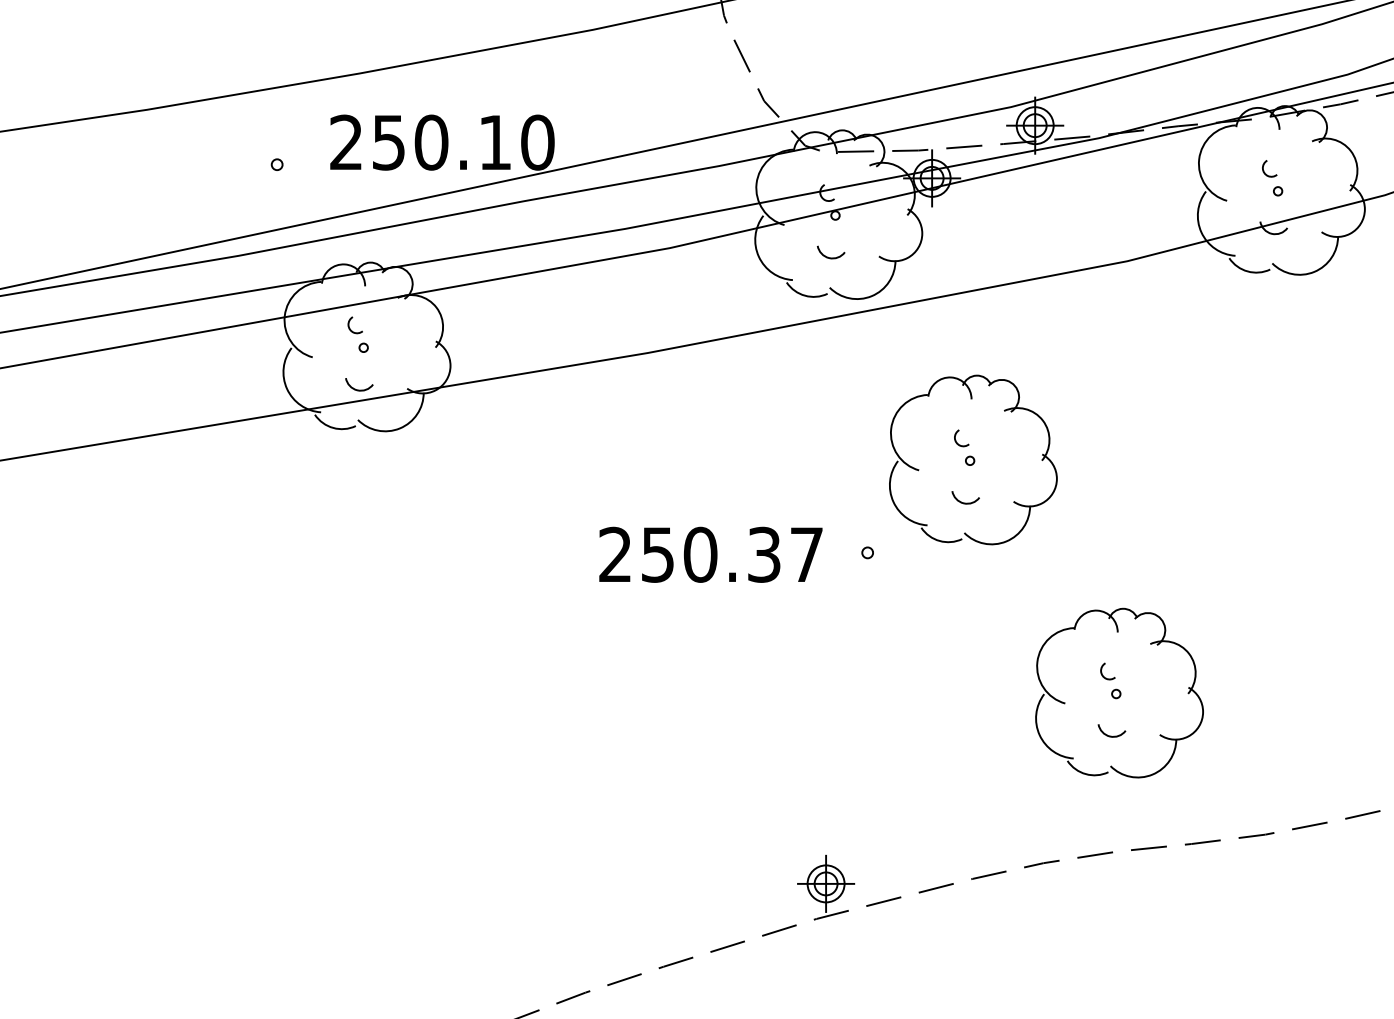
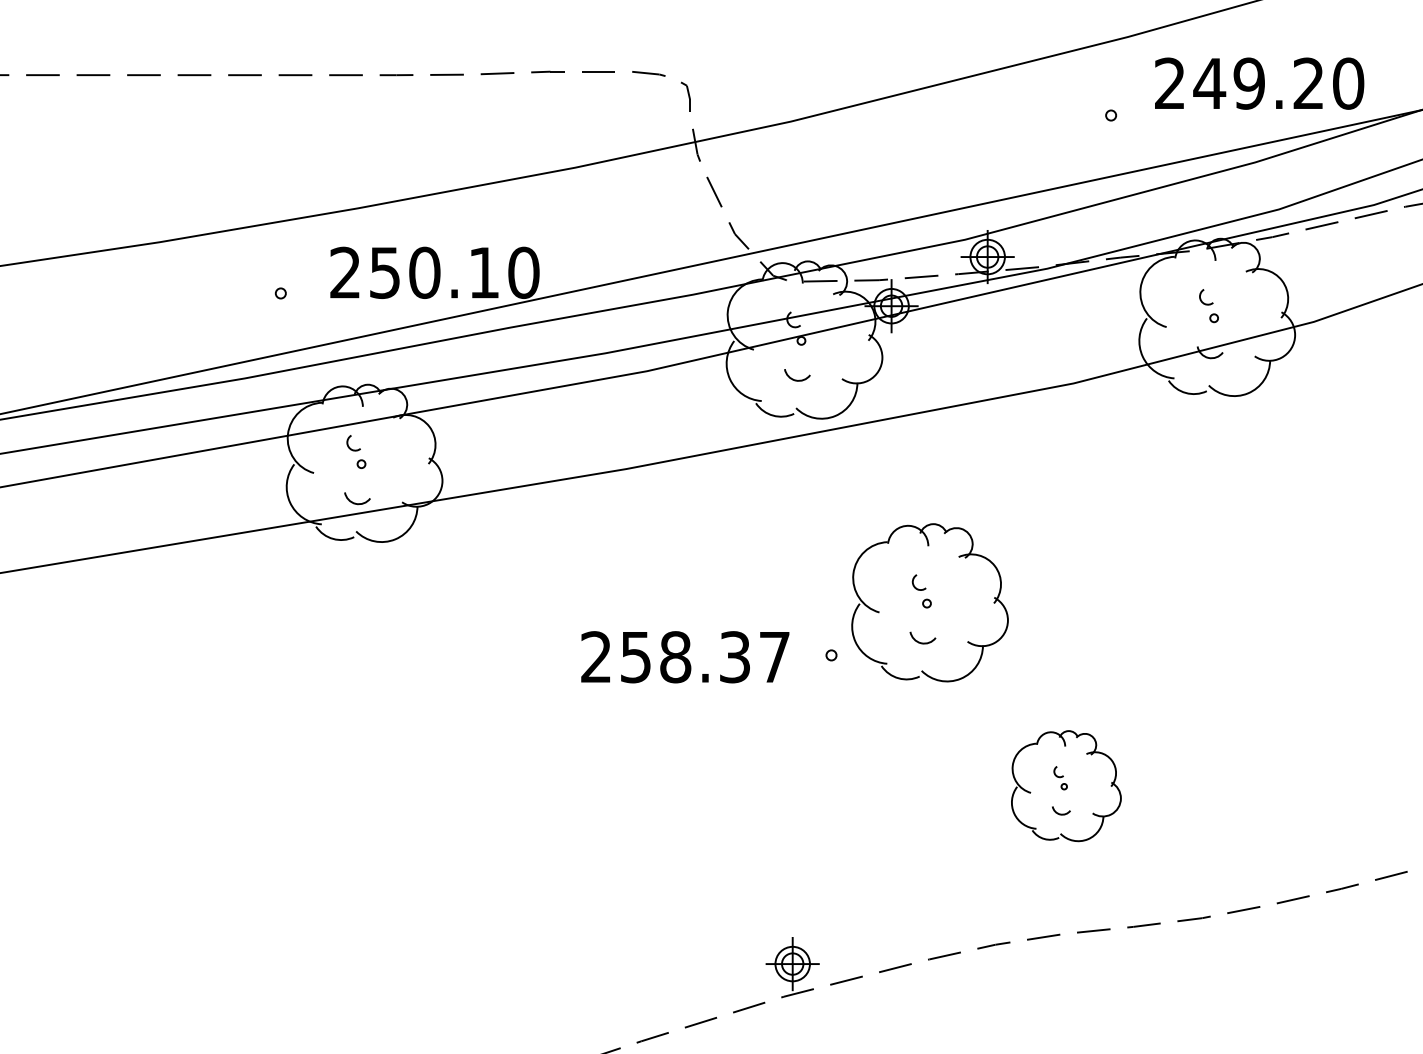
part: (972, 459) -> (929, 602), moved
text: (700, 555) -> (675, 657), 250.37 -> 258.37
part: (1119, 692) -> (1066, 785), size x0.7

